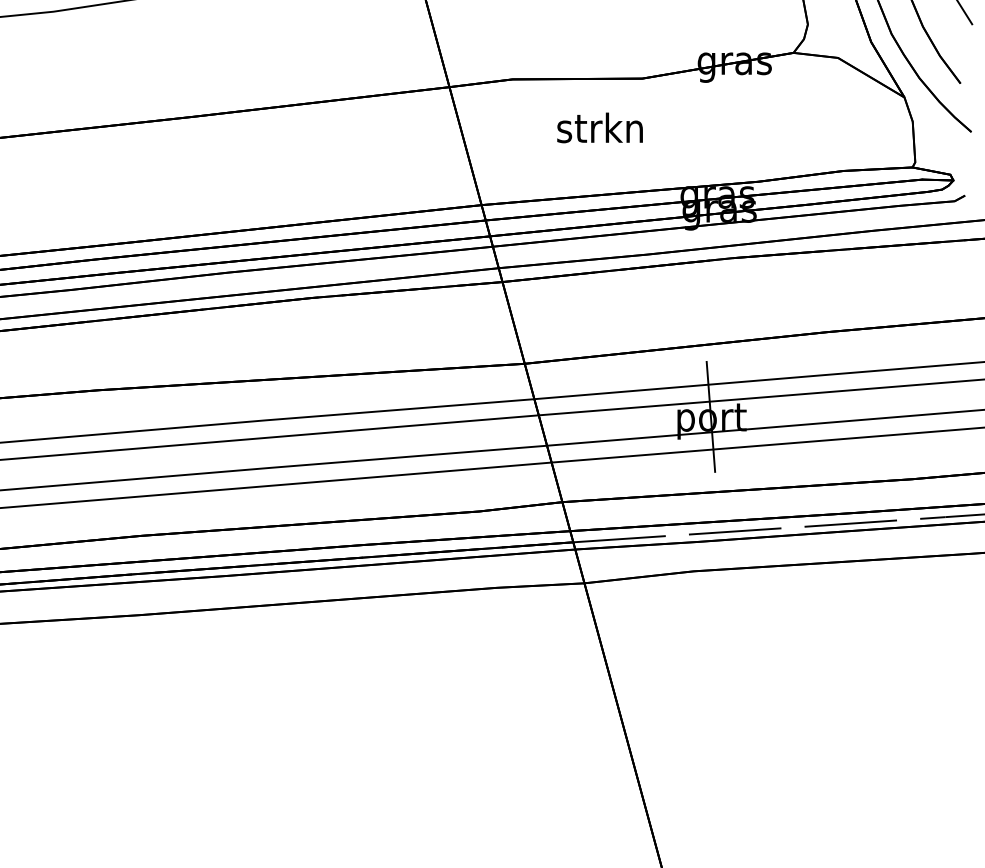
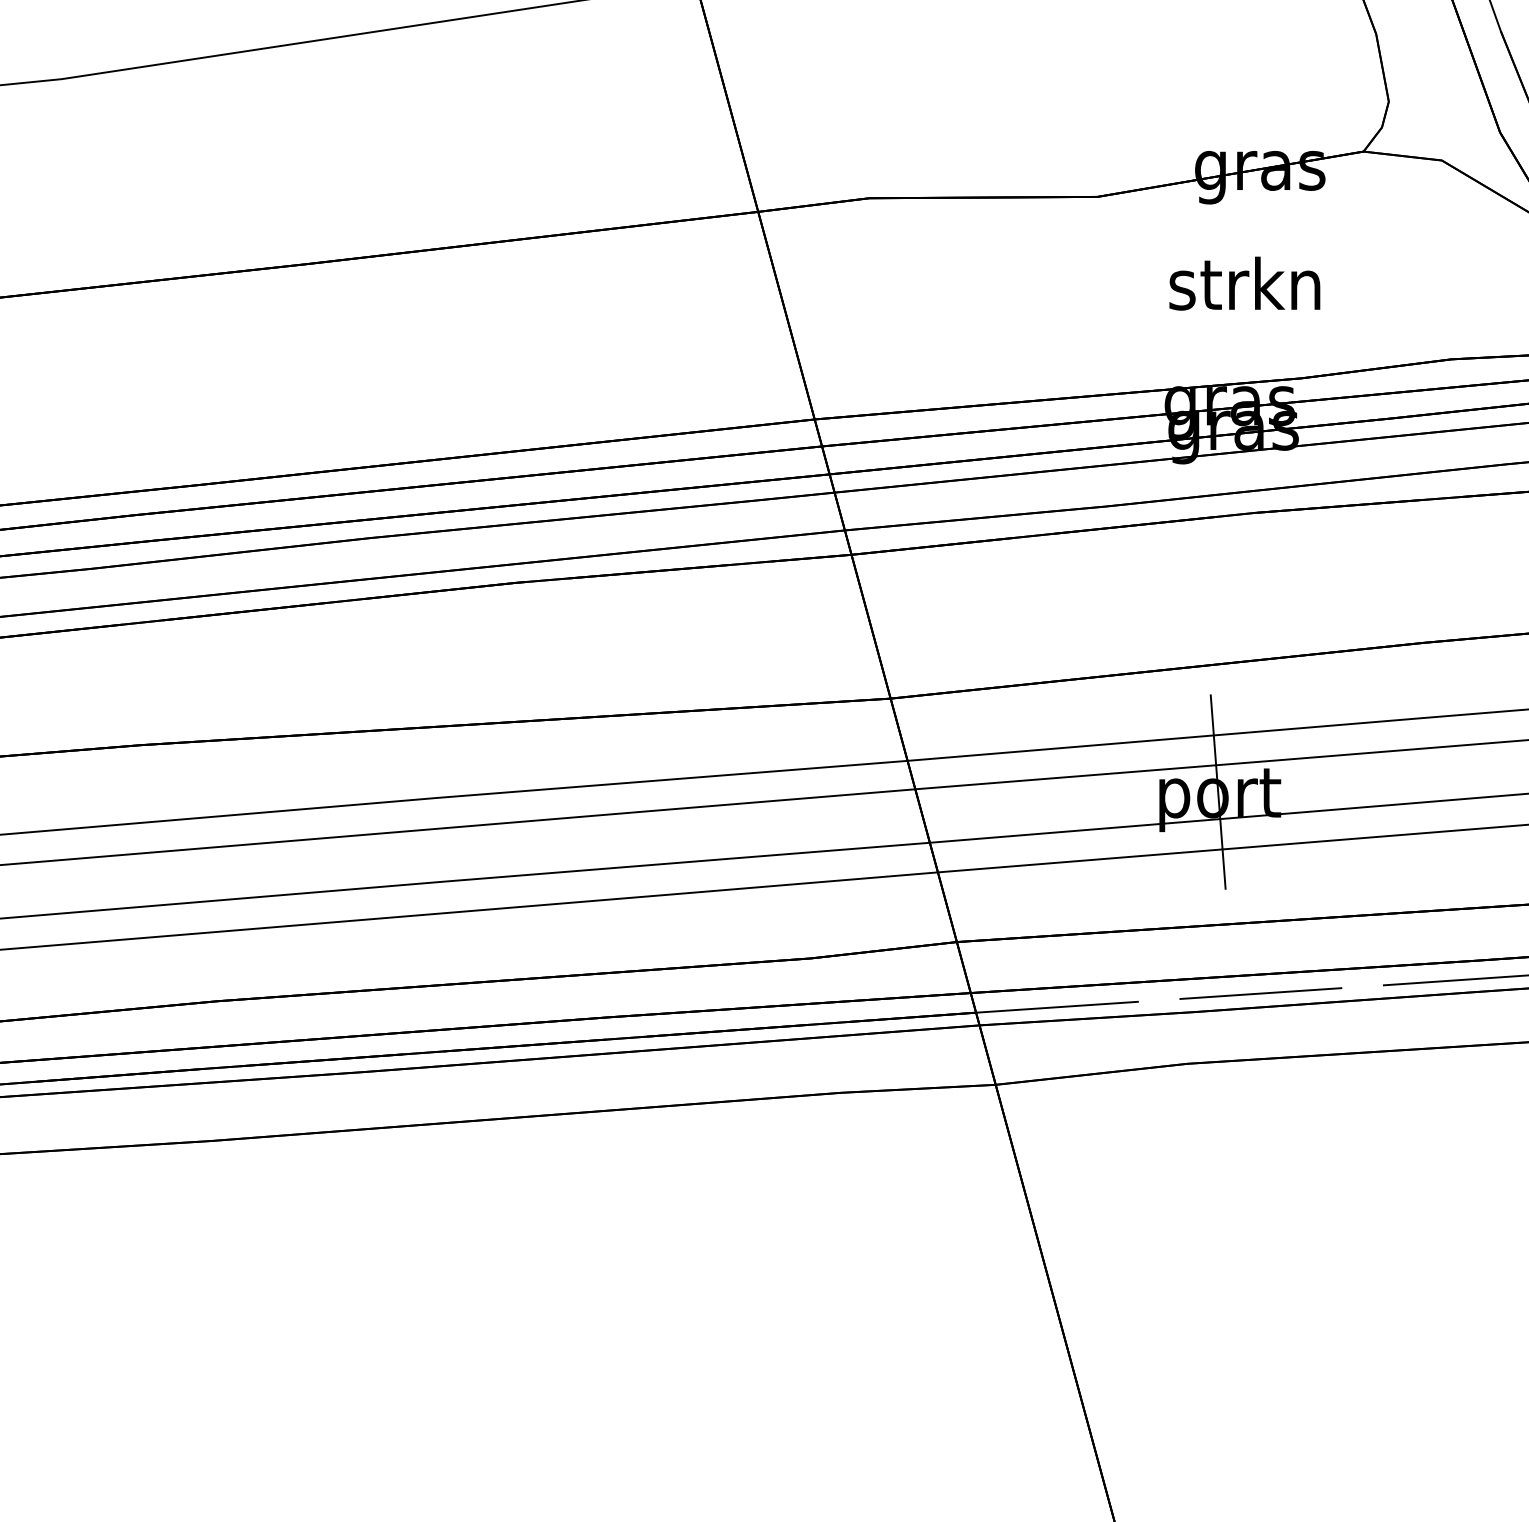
text: (599, 127) -> (1243, 282), moved

